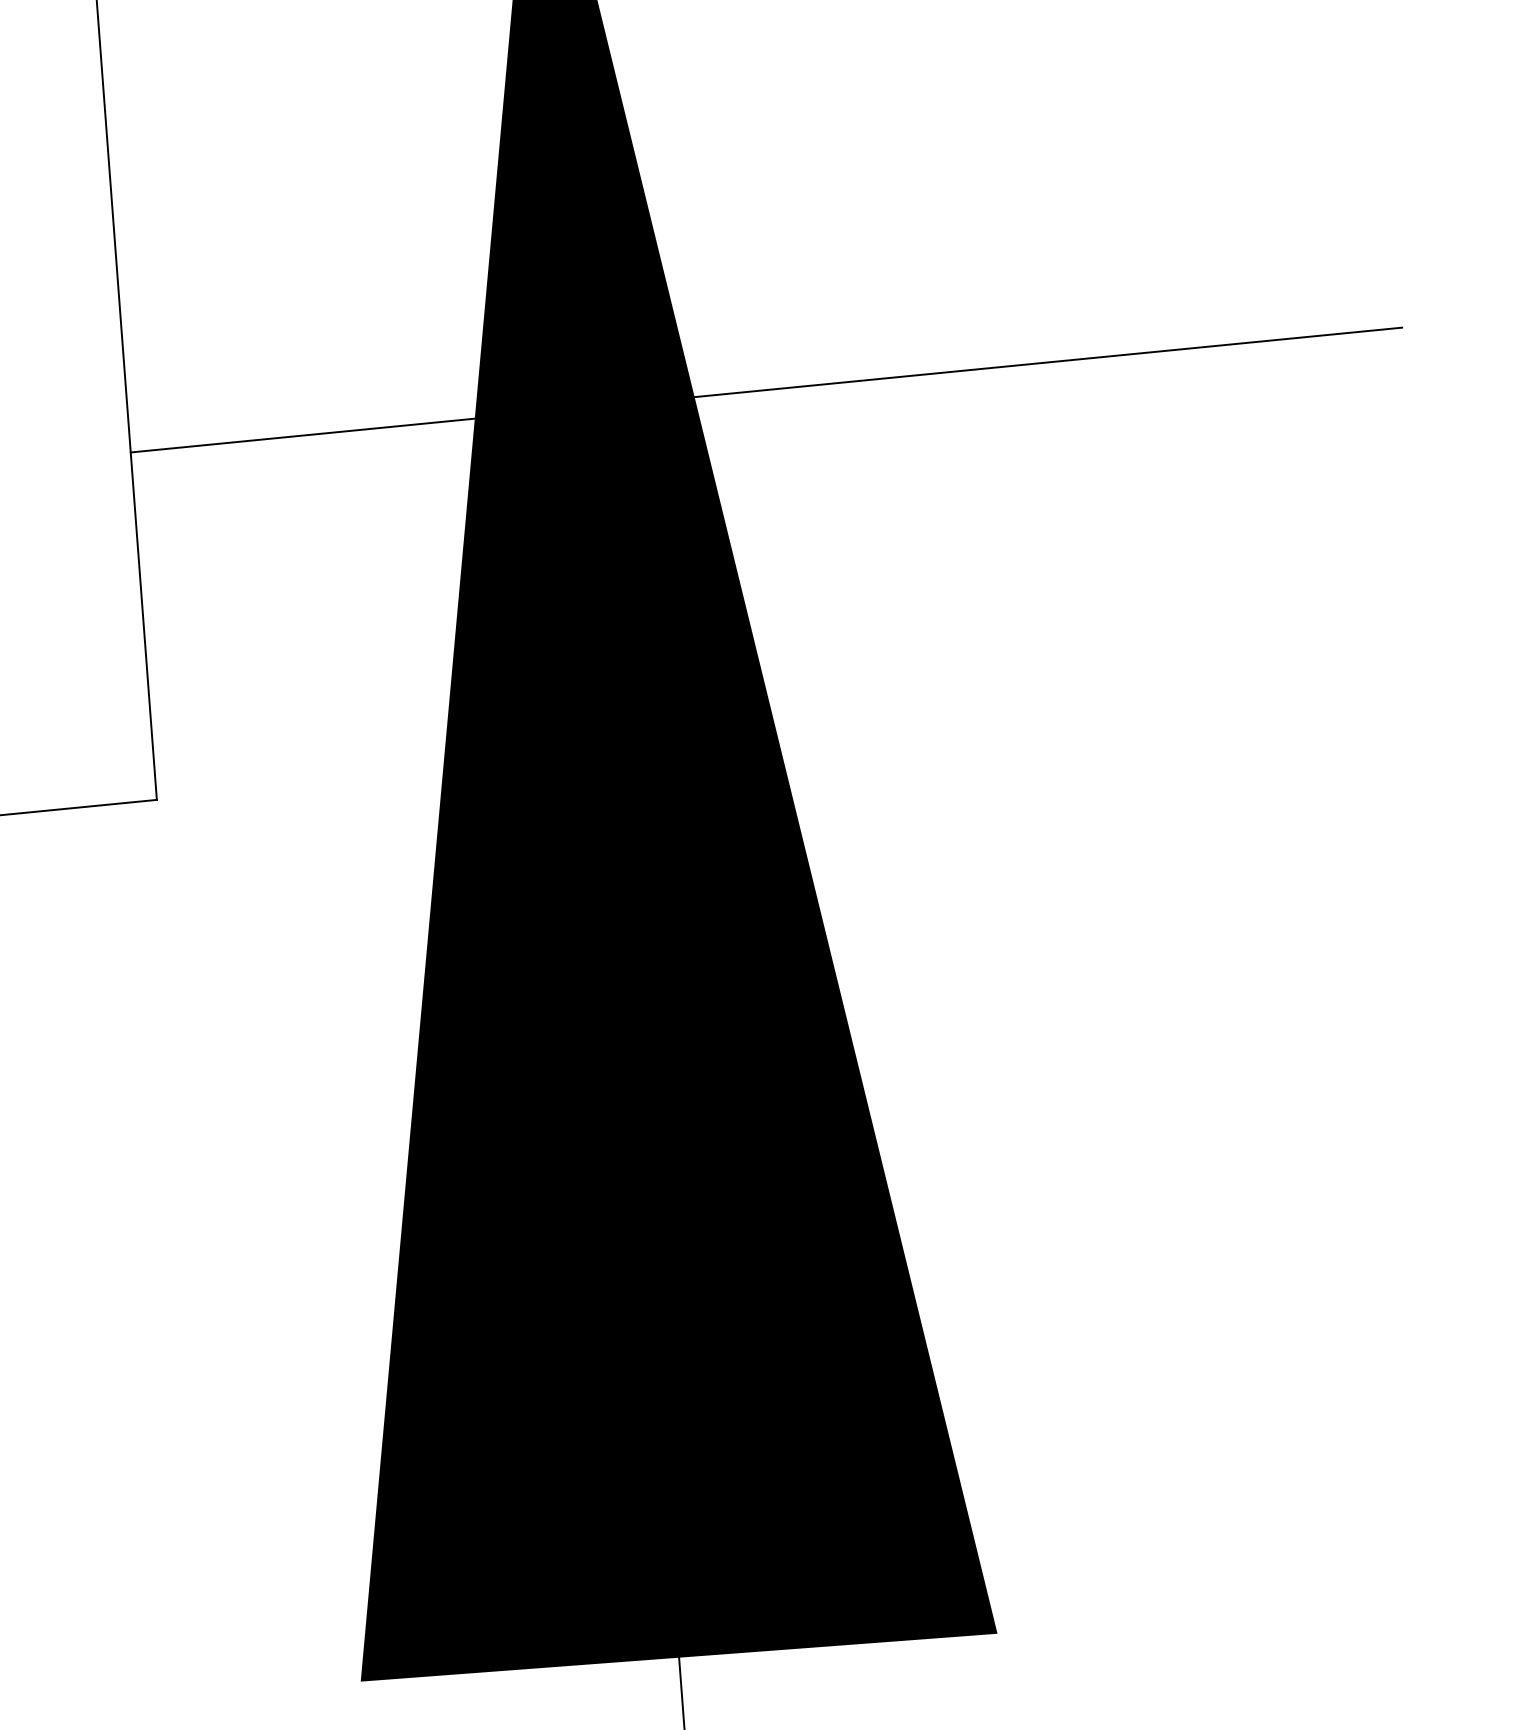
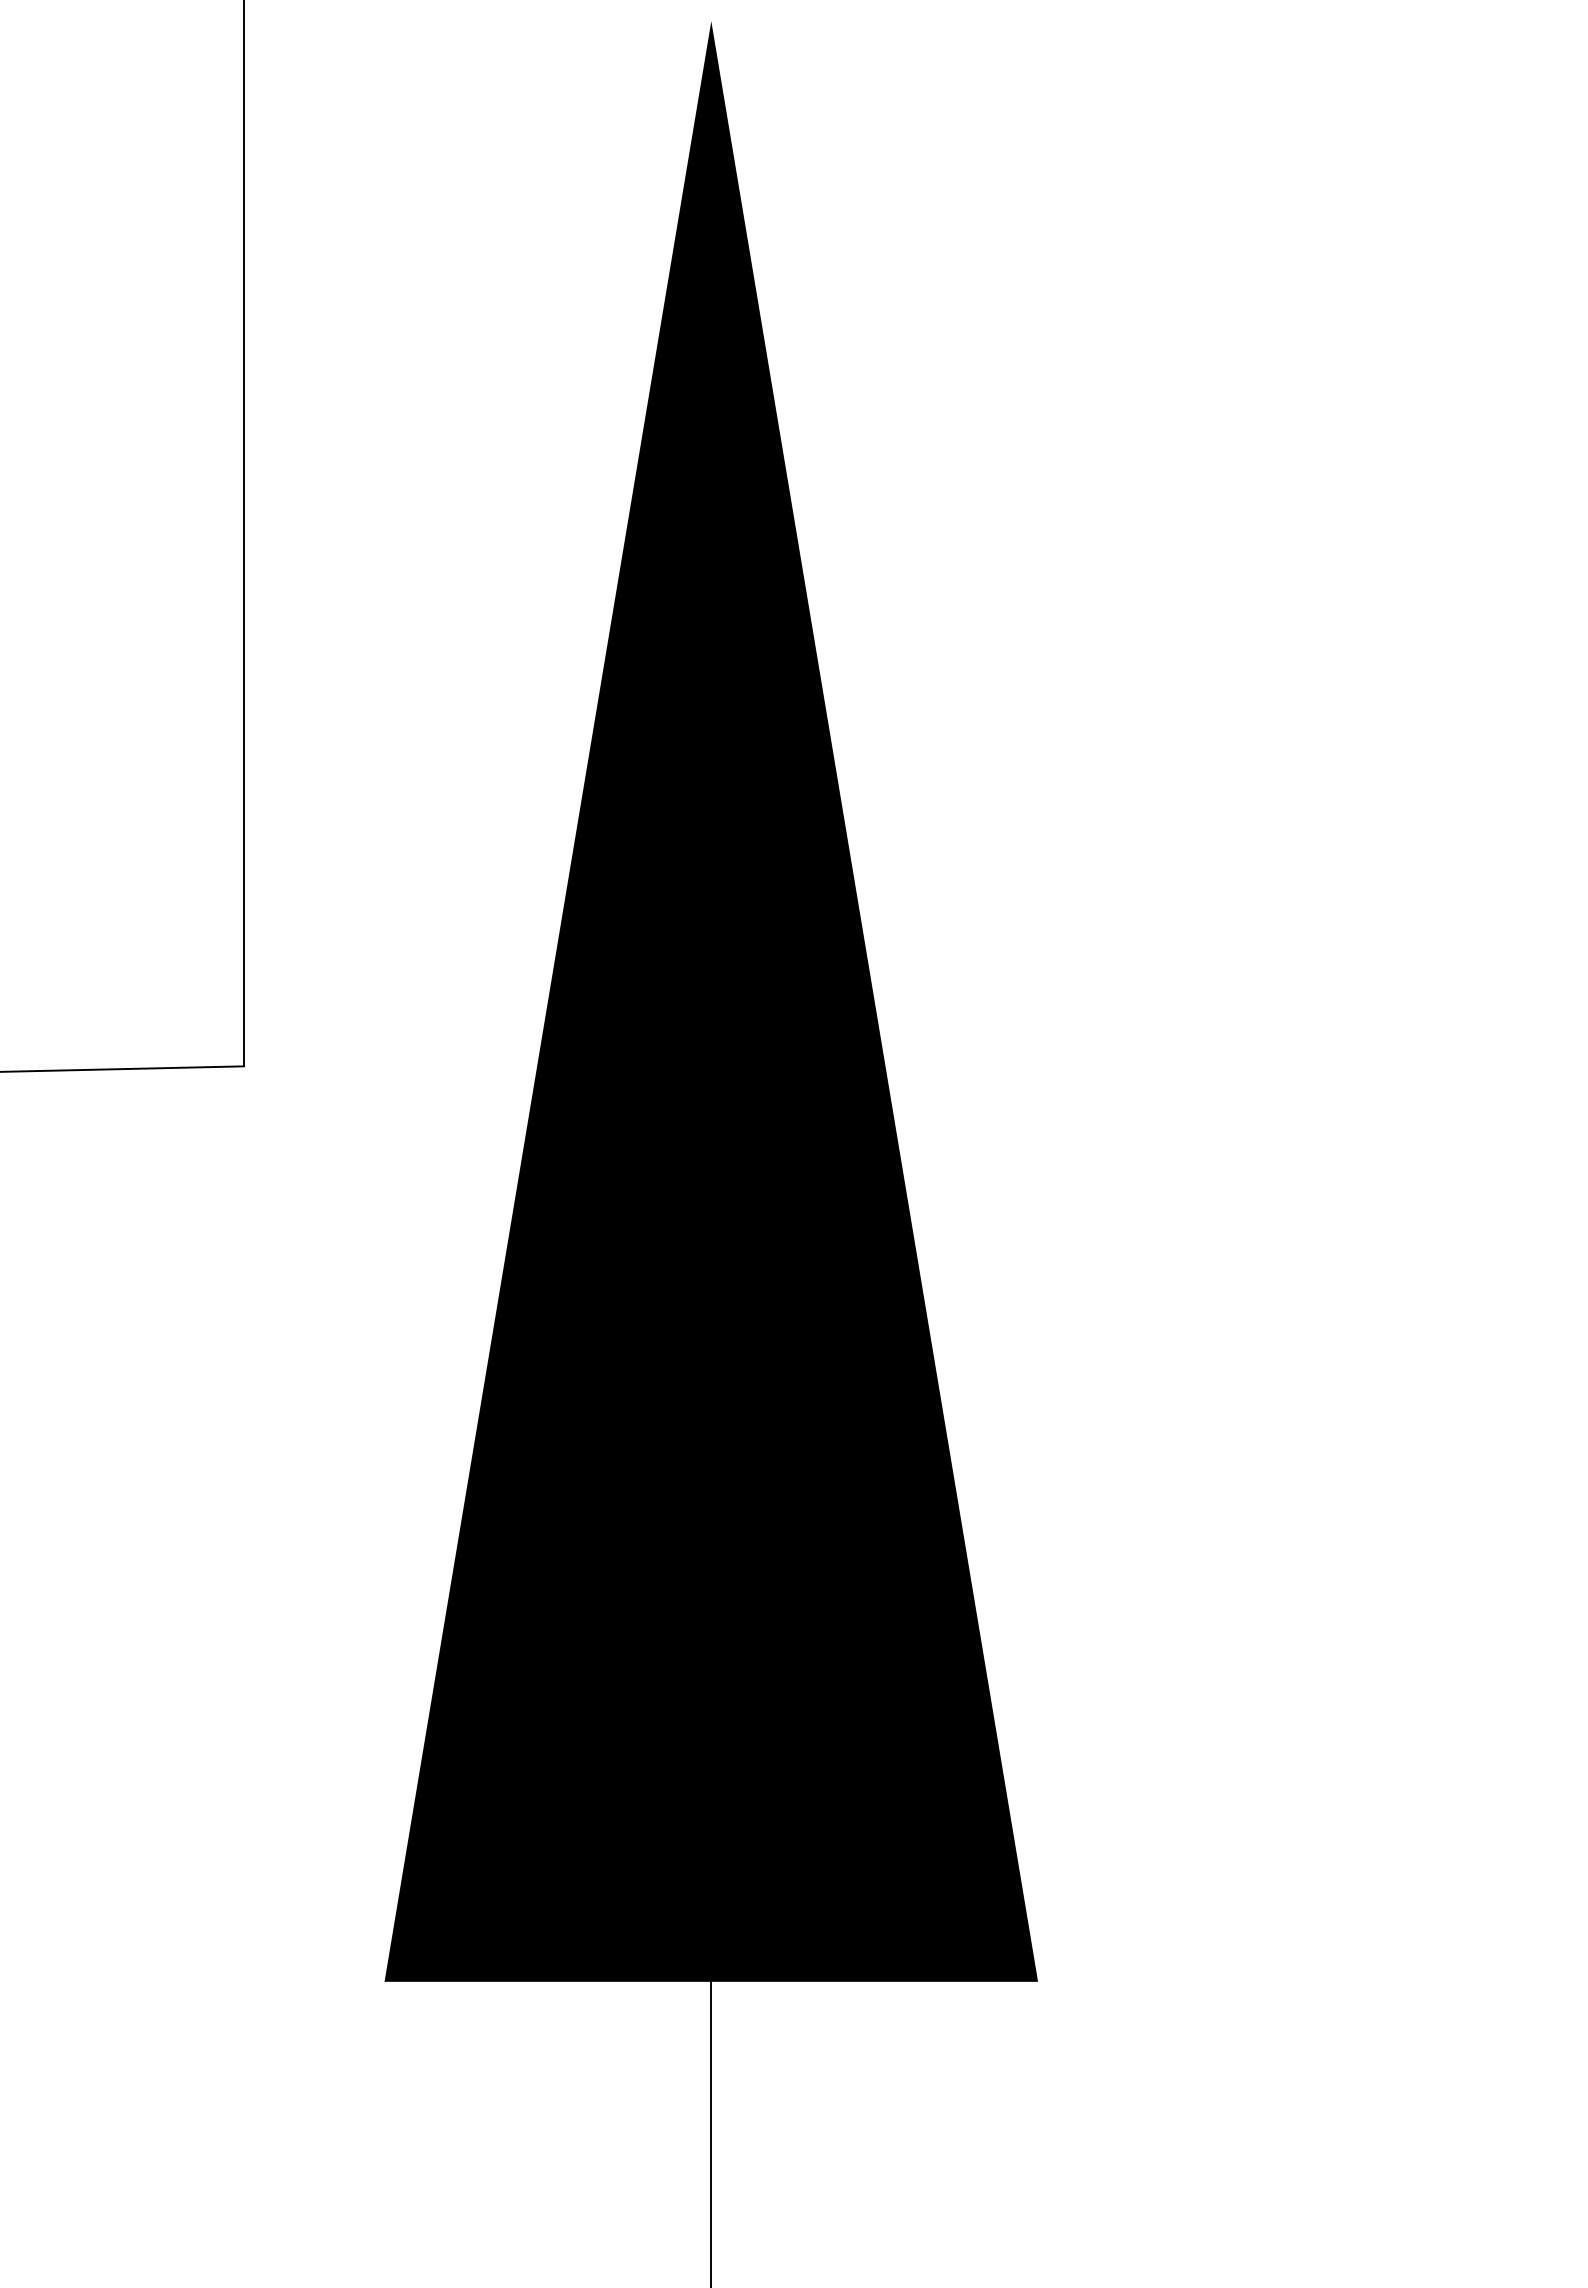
line: (766, 389) -> (897, 694), removed

